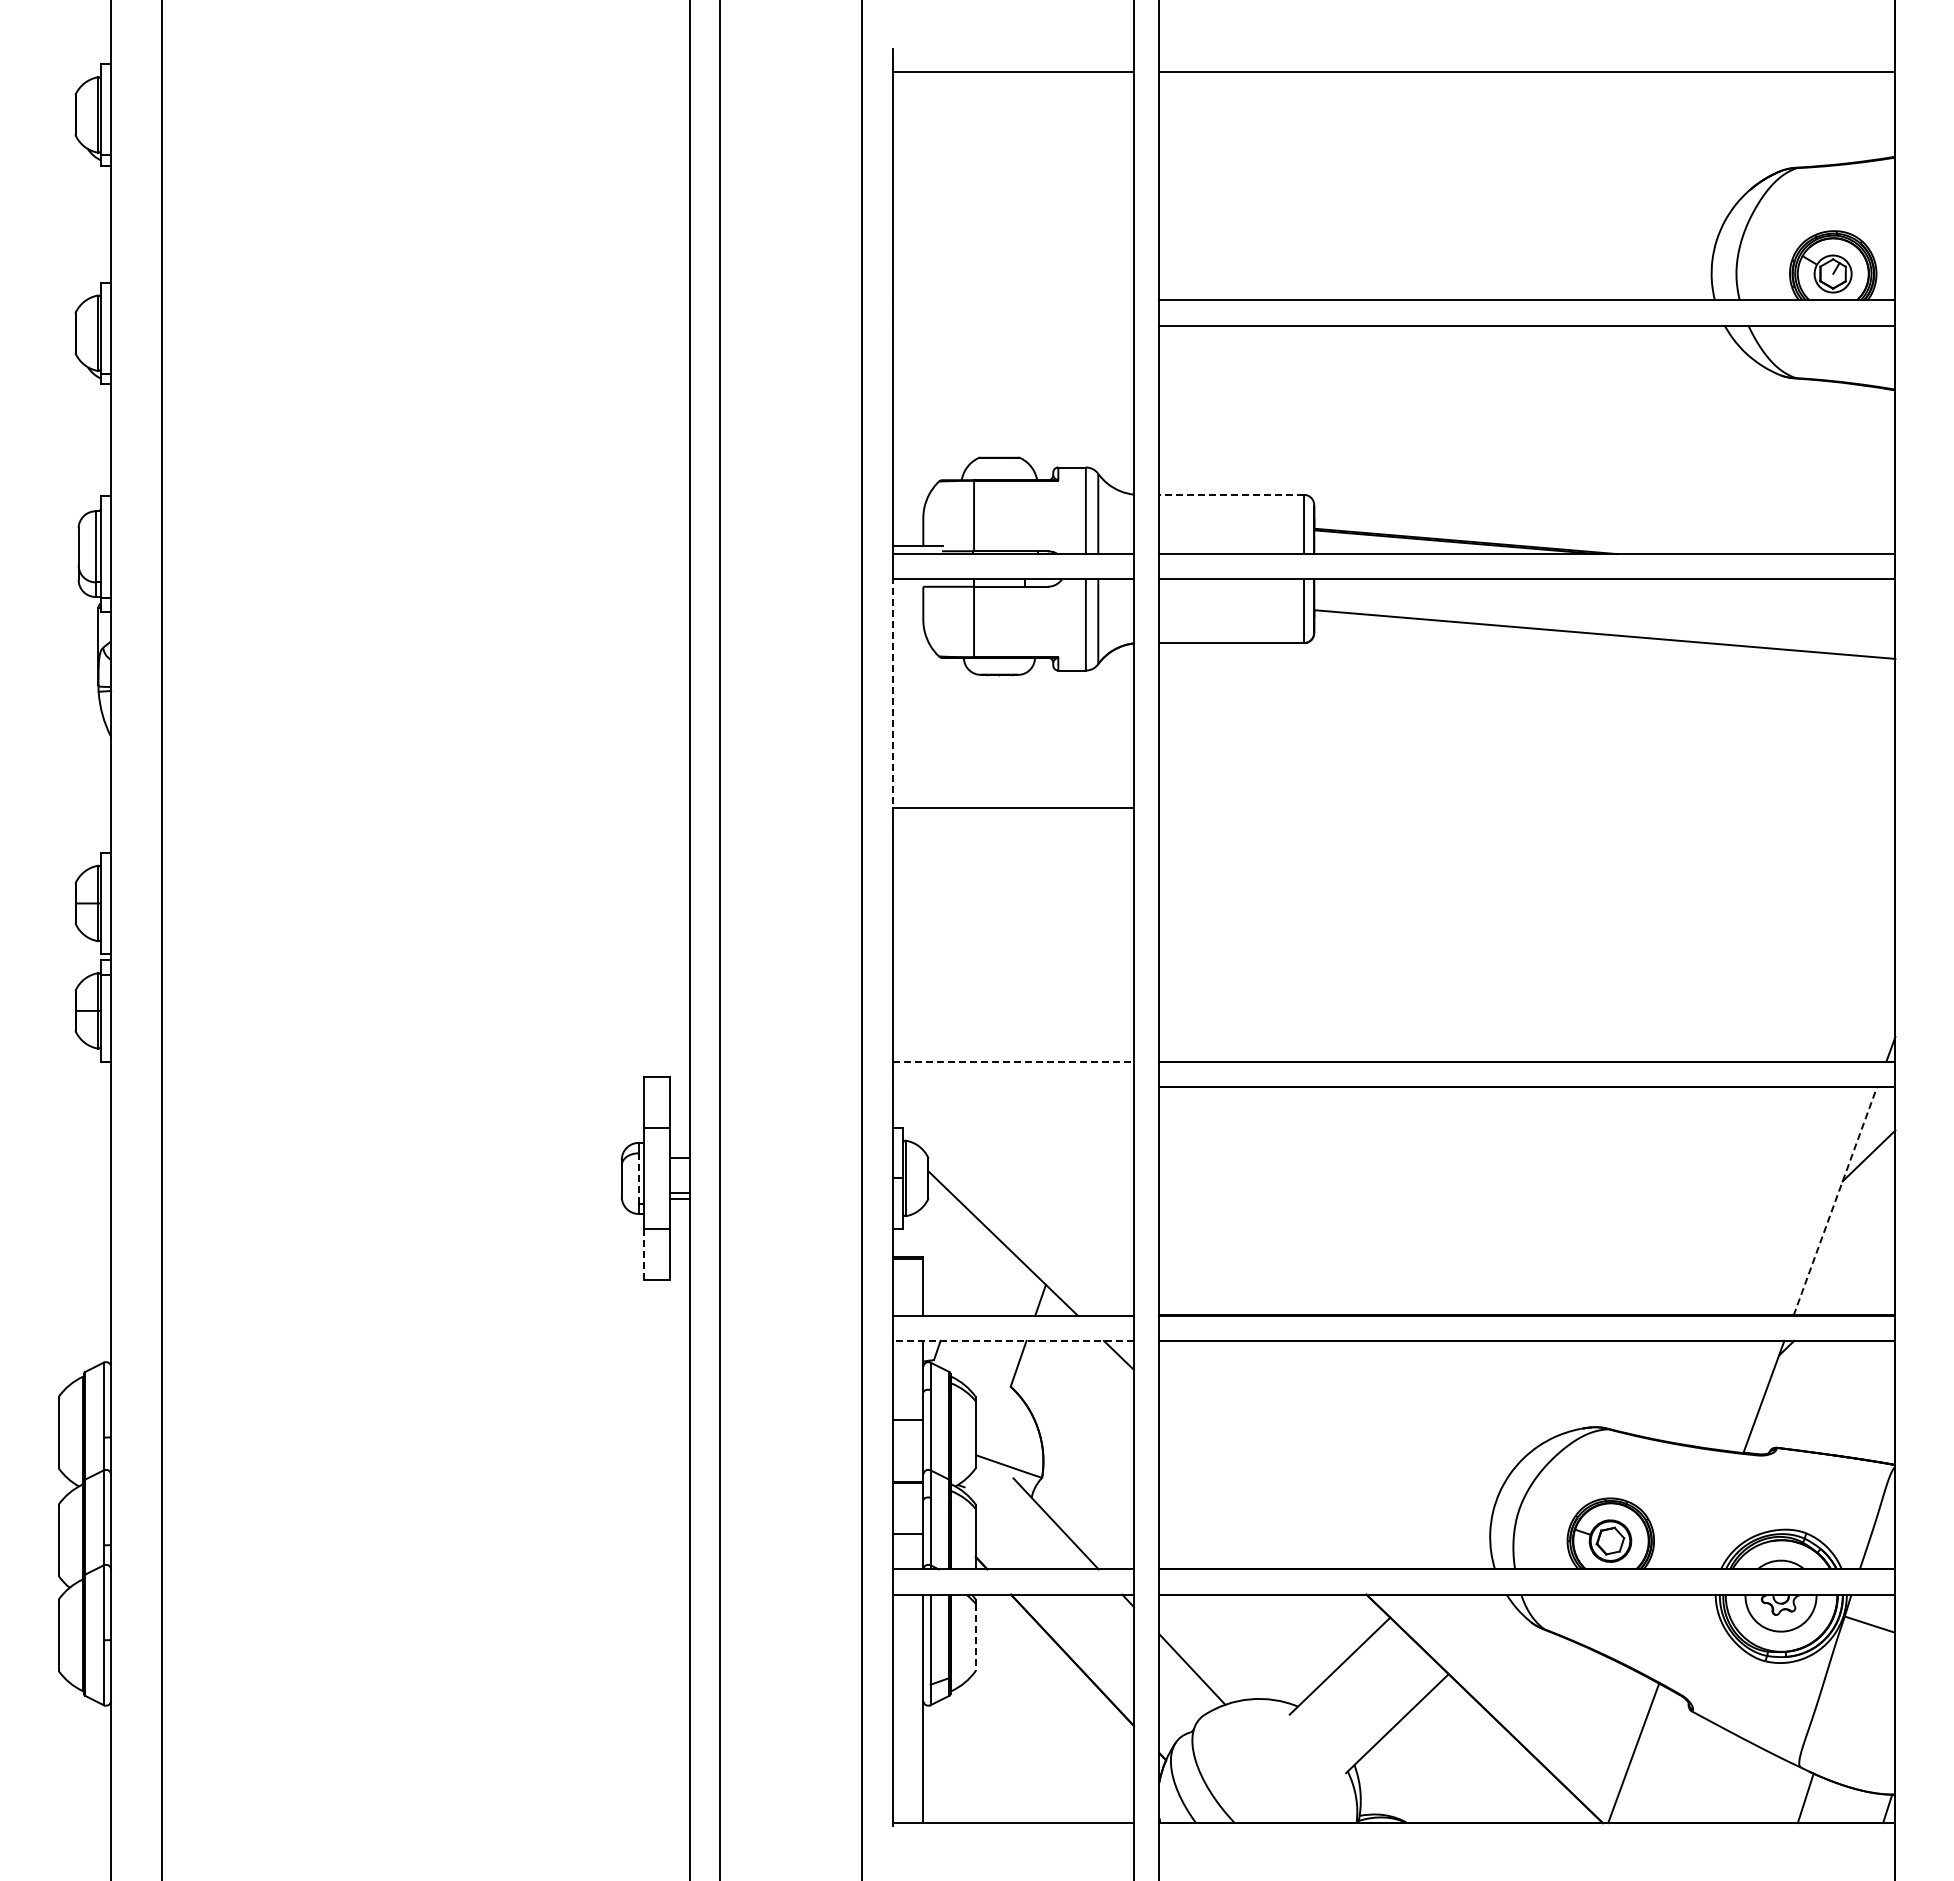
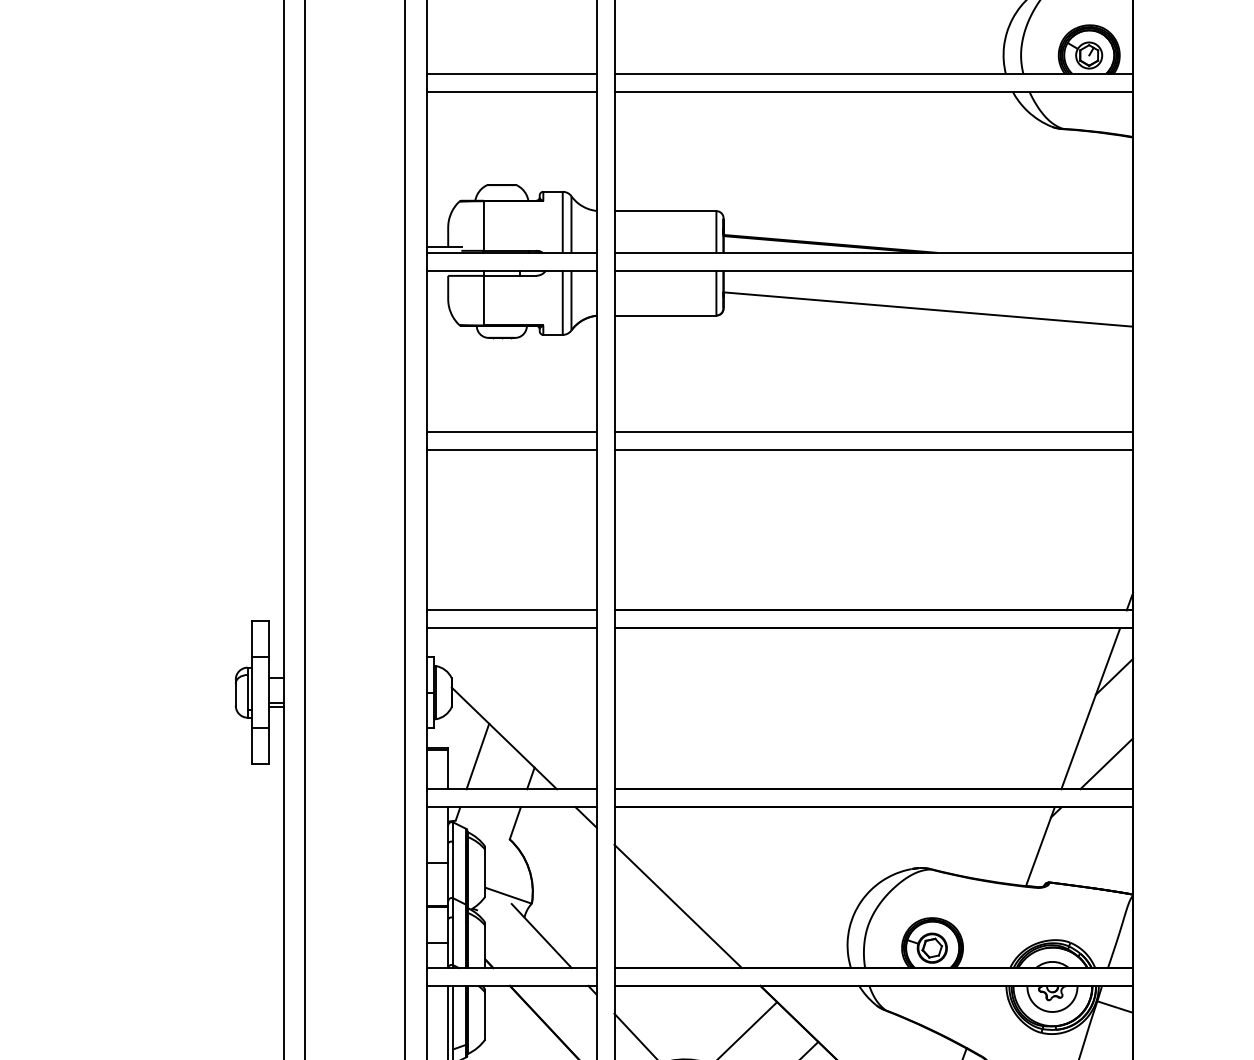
line: (1012, 300) -> (511, 74), added
line: (1012, 325) -> (511, 91), added
line: (1231, 494) -> (665, 210), dashed -> solid
line: (892, 693) -> (426, 351), dashed -> solid
line: (1527, 807) -> (873, 431), added
line: (1012, 833) -> (511, 449), added
line: (1527, 833) -> (873, 449), added
line: (1013, 1061) -> (511, 610), dashed -> solid
line: (1012, 1087) -> (511, 628), added
line: (638, 1178) -> (247, 692), dashed -> solid
line: (1835, 1201) -> (1090, 708), dashed -> solid
line: (644, 1254) -> (251, 746), dashed -> solid
line: (965, 1268) -> (477, 756), added
line: (1857, 1279) -> (1106, 763), added
line: (1013, 1340) -> (511, 806), dashed -> solid
line: (1249, 1481) -> (678, 906), added
line: (975, 1637) -> (484, 1016), dashed -> solid

